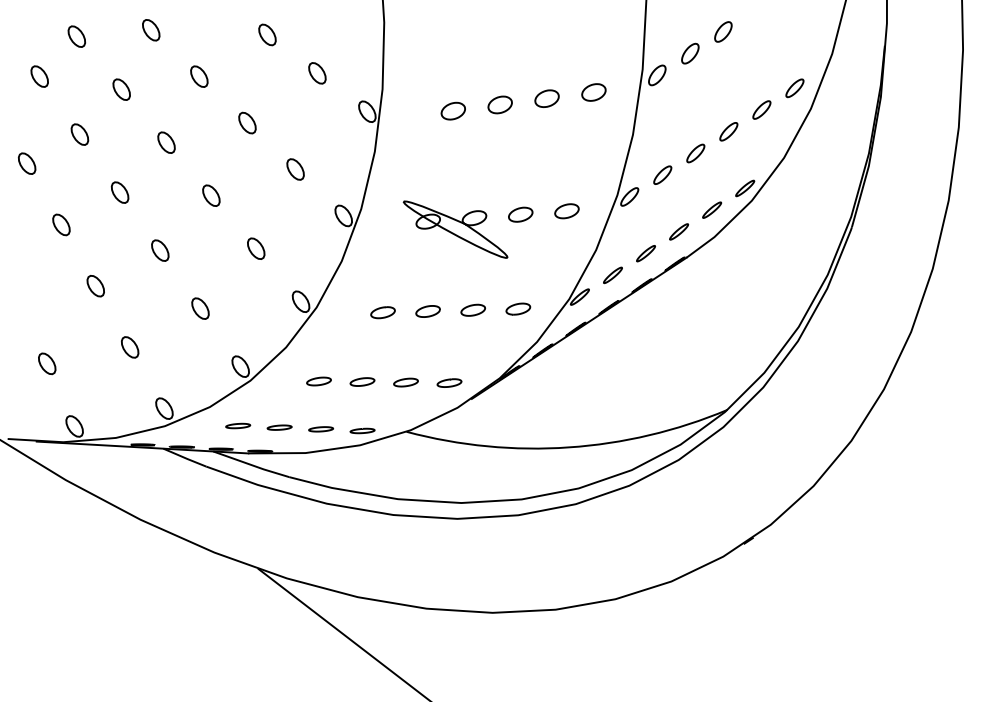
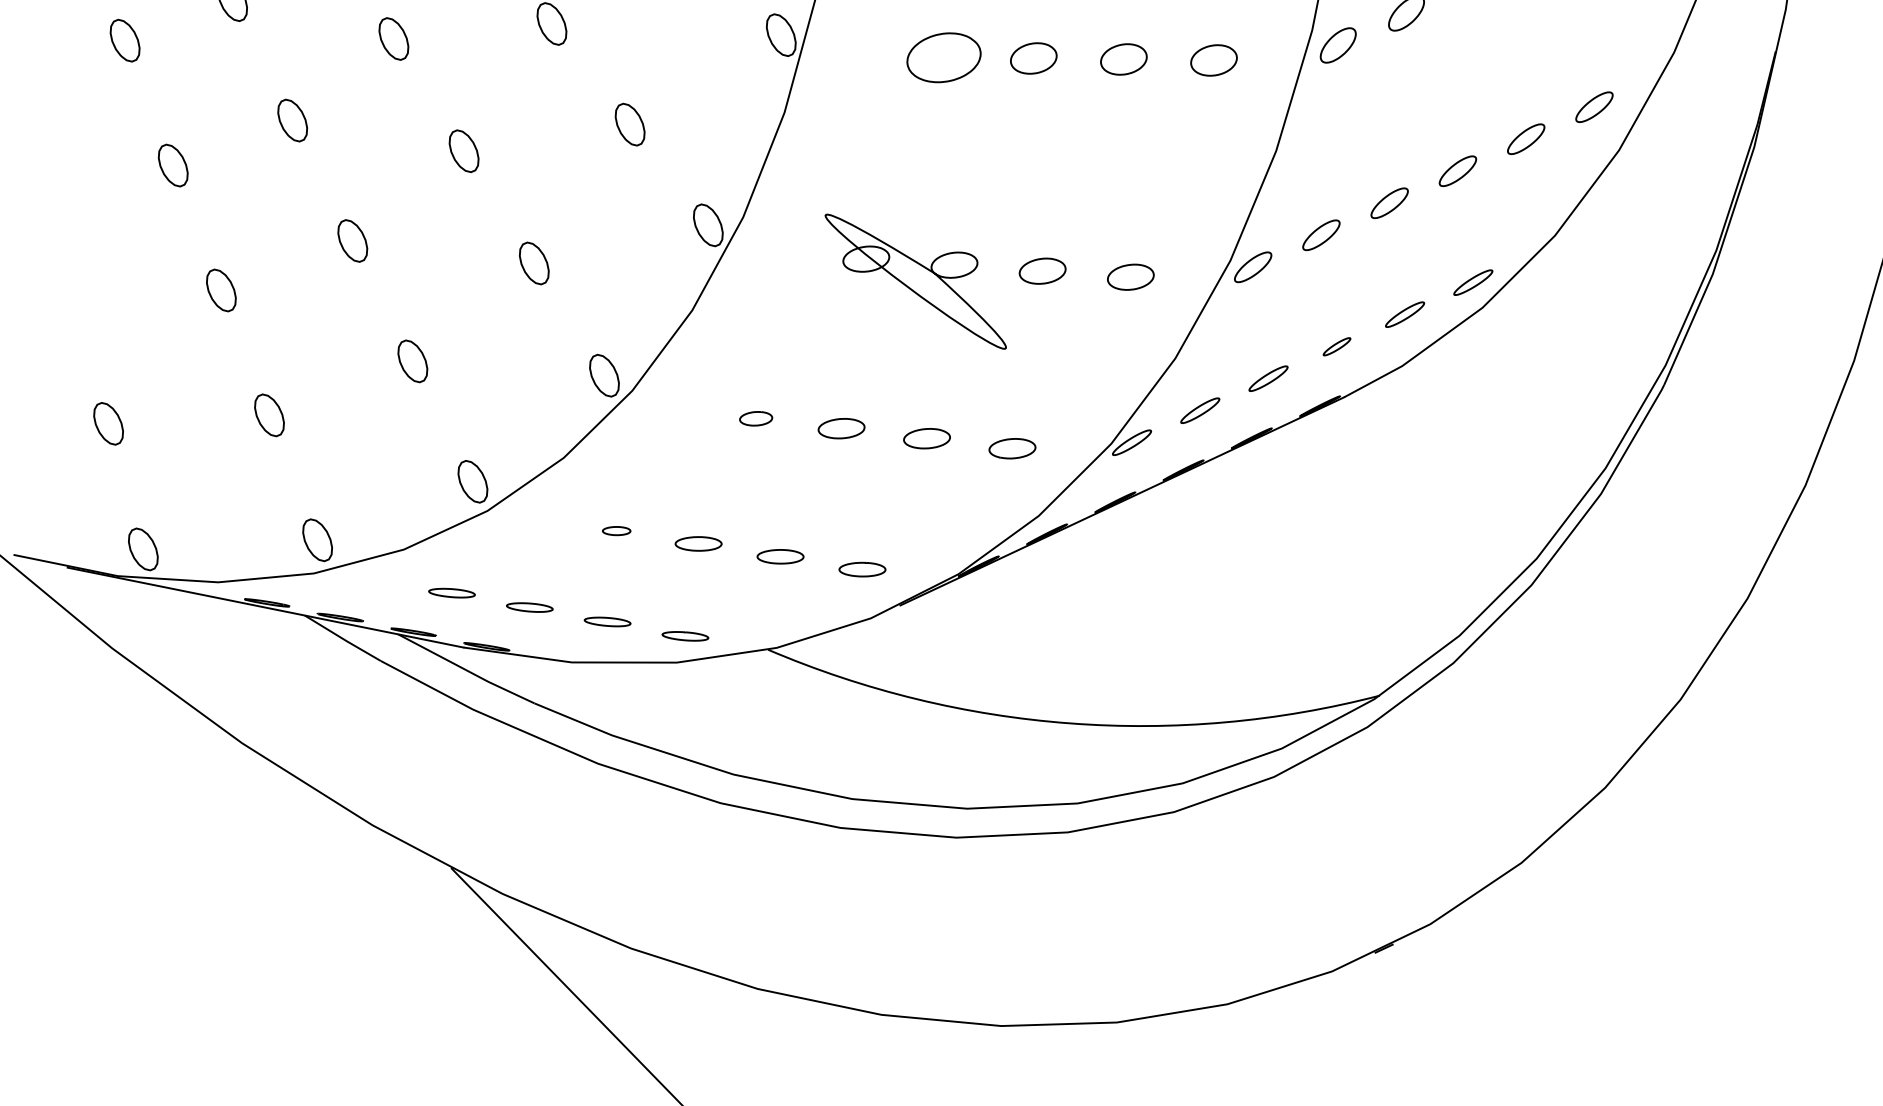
part: (452, 110) -> (942, 55), size x1.6
part: (679, 231) -> (1337, 346), size x0.7
part: (382, 312) -> (755, 418), size x0.7
part: (318, 381) -> (615, 530), size x0.6

